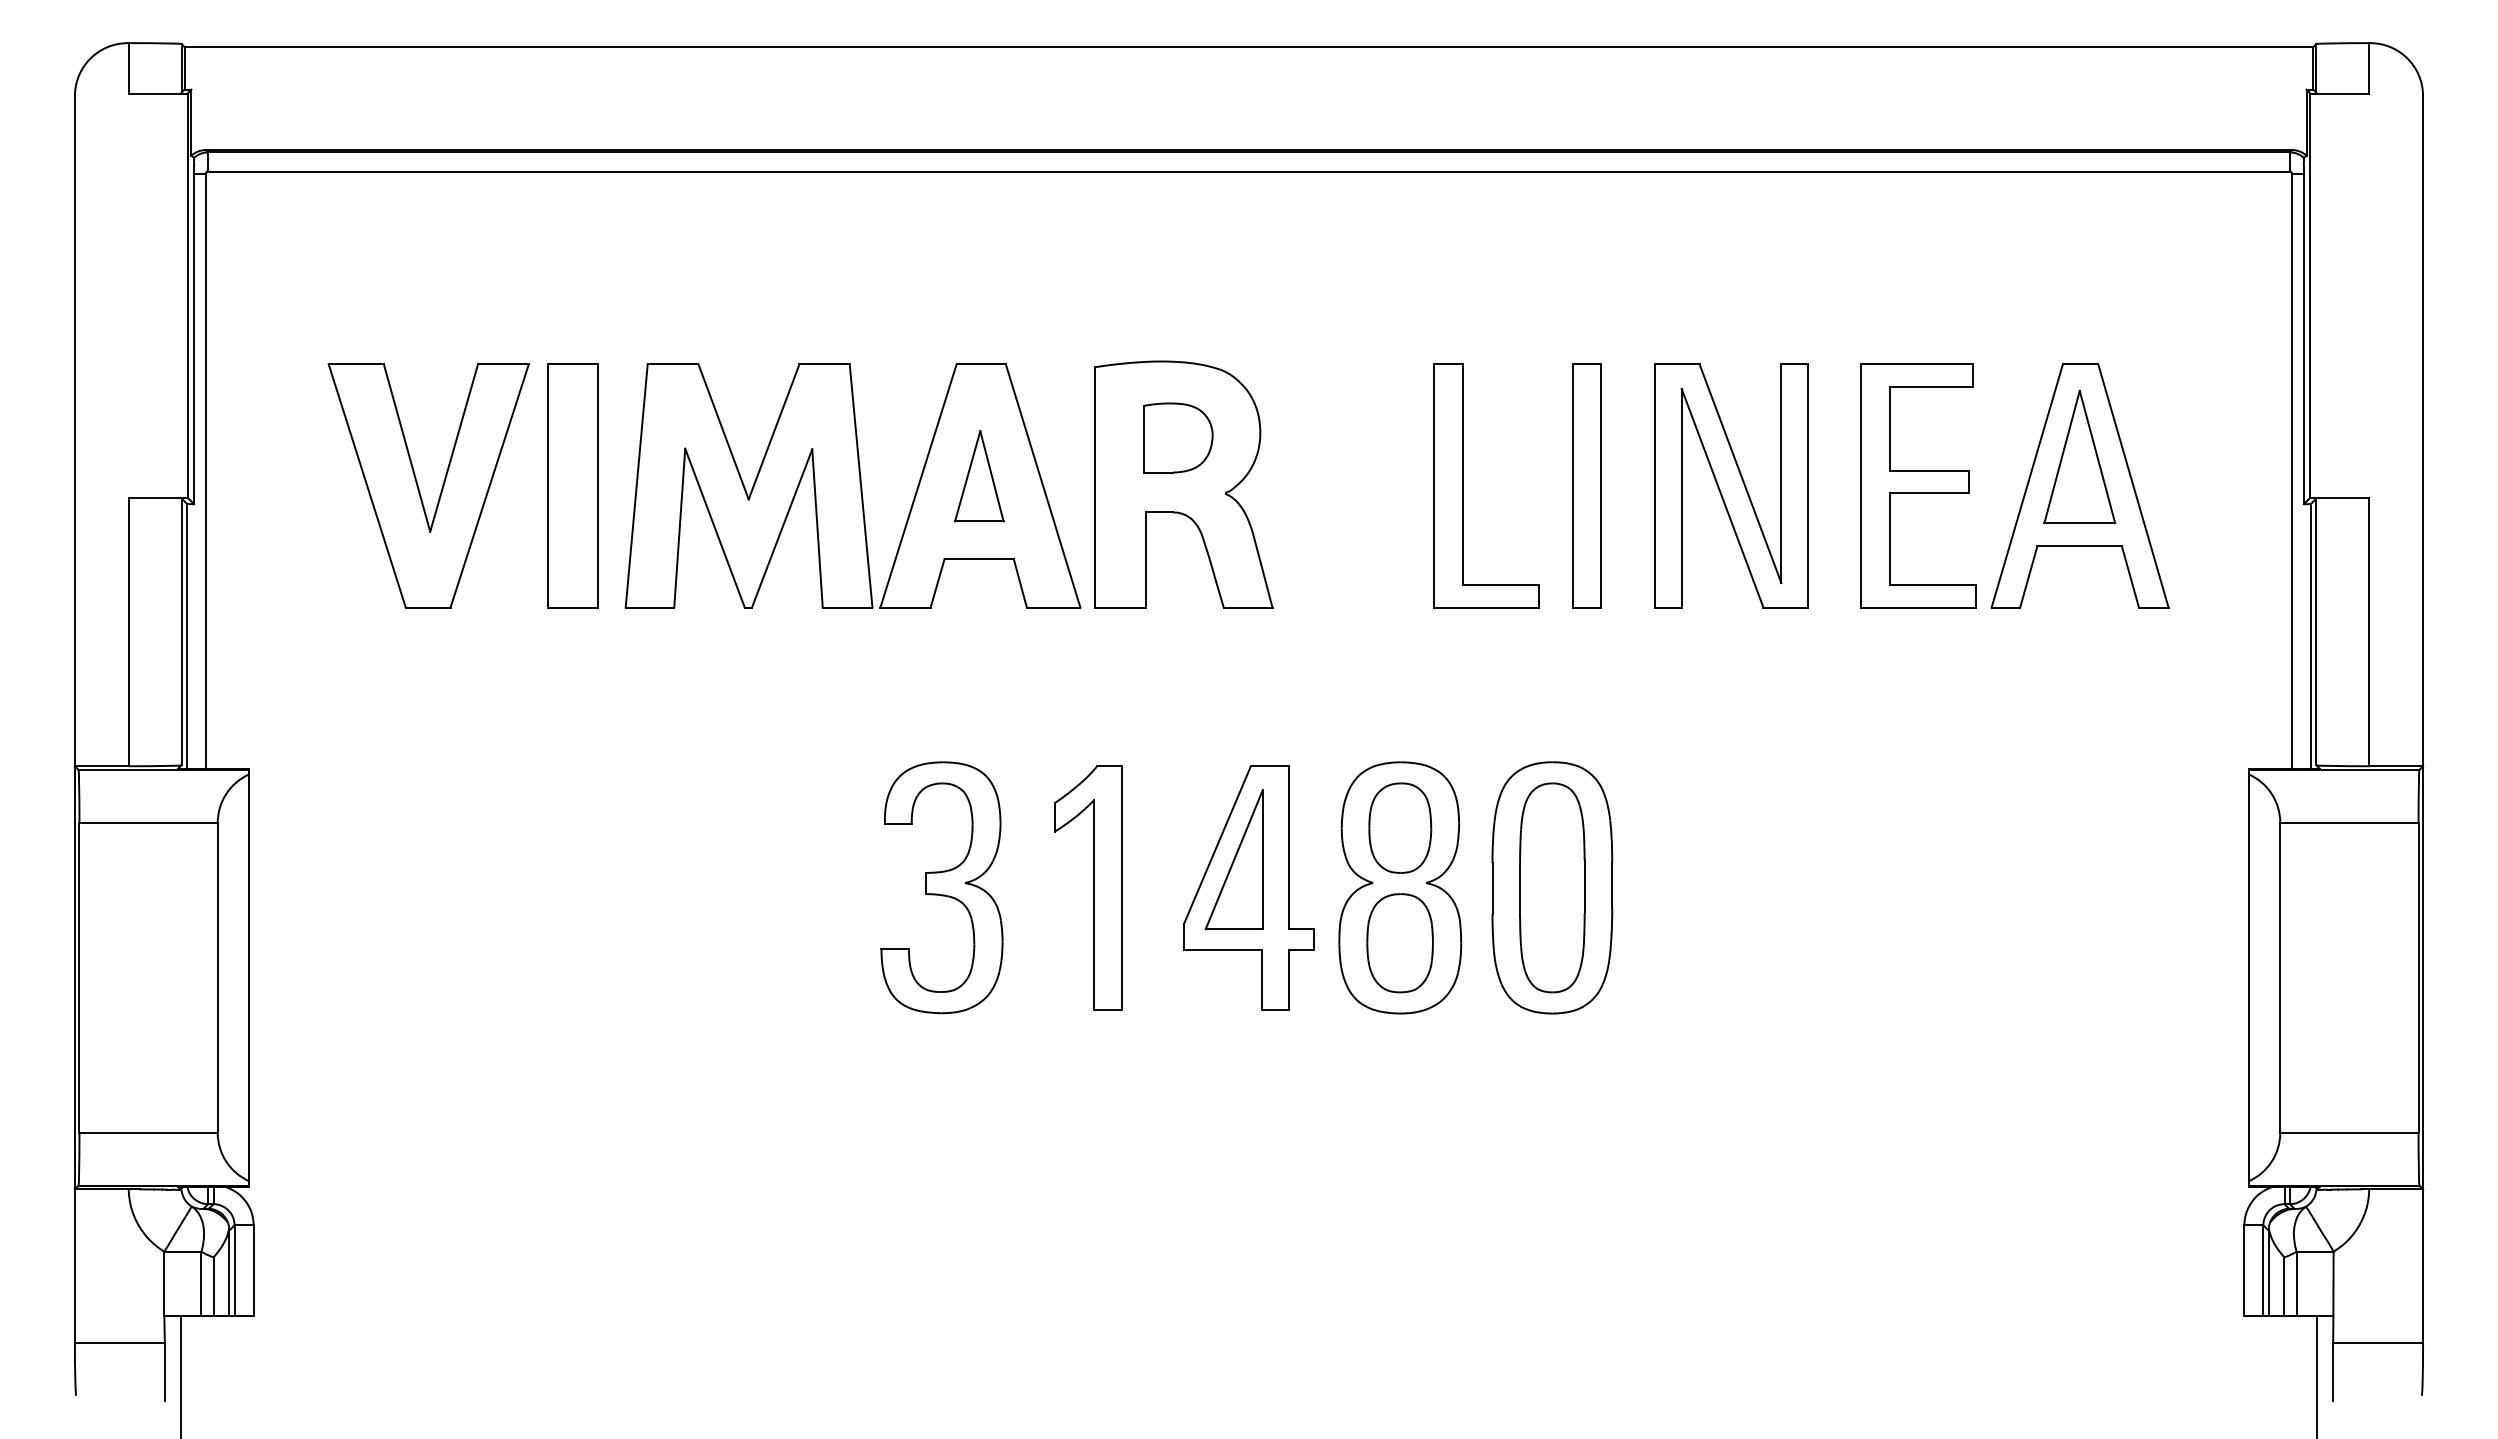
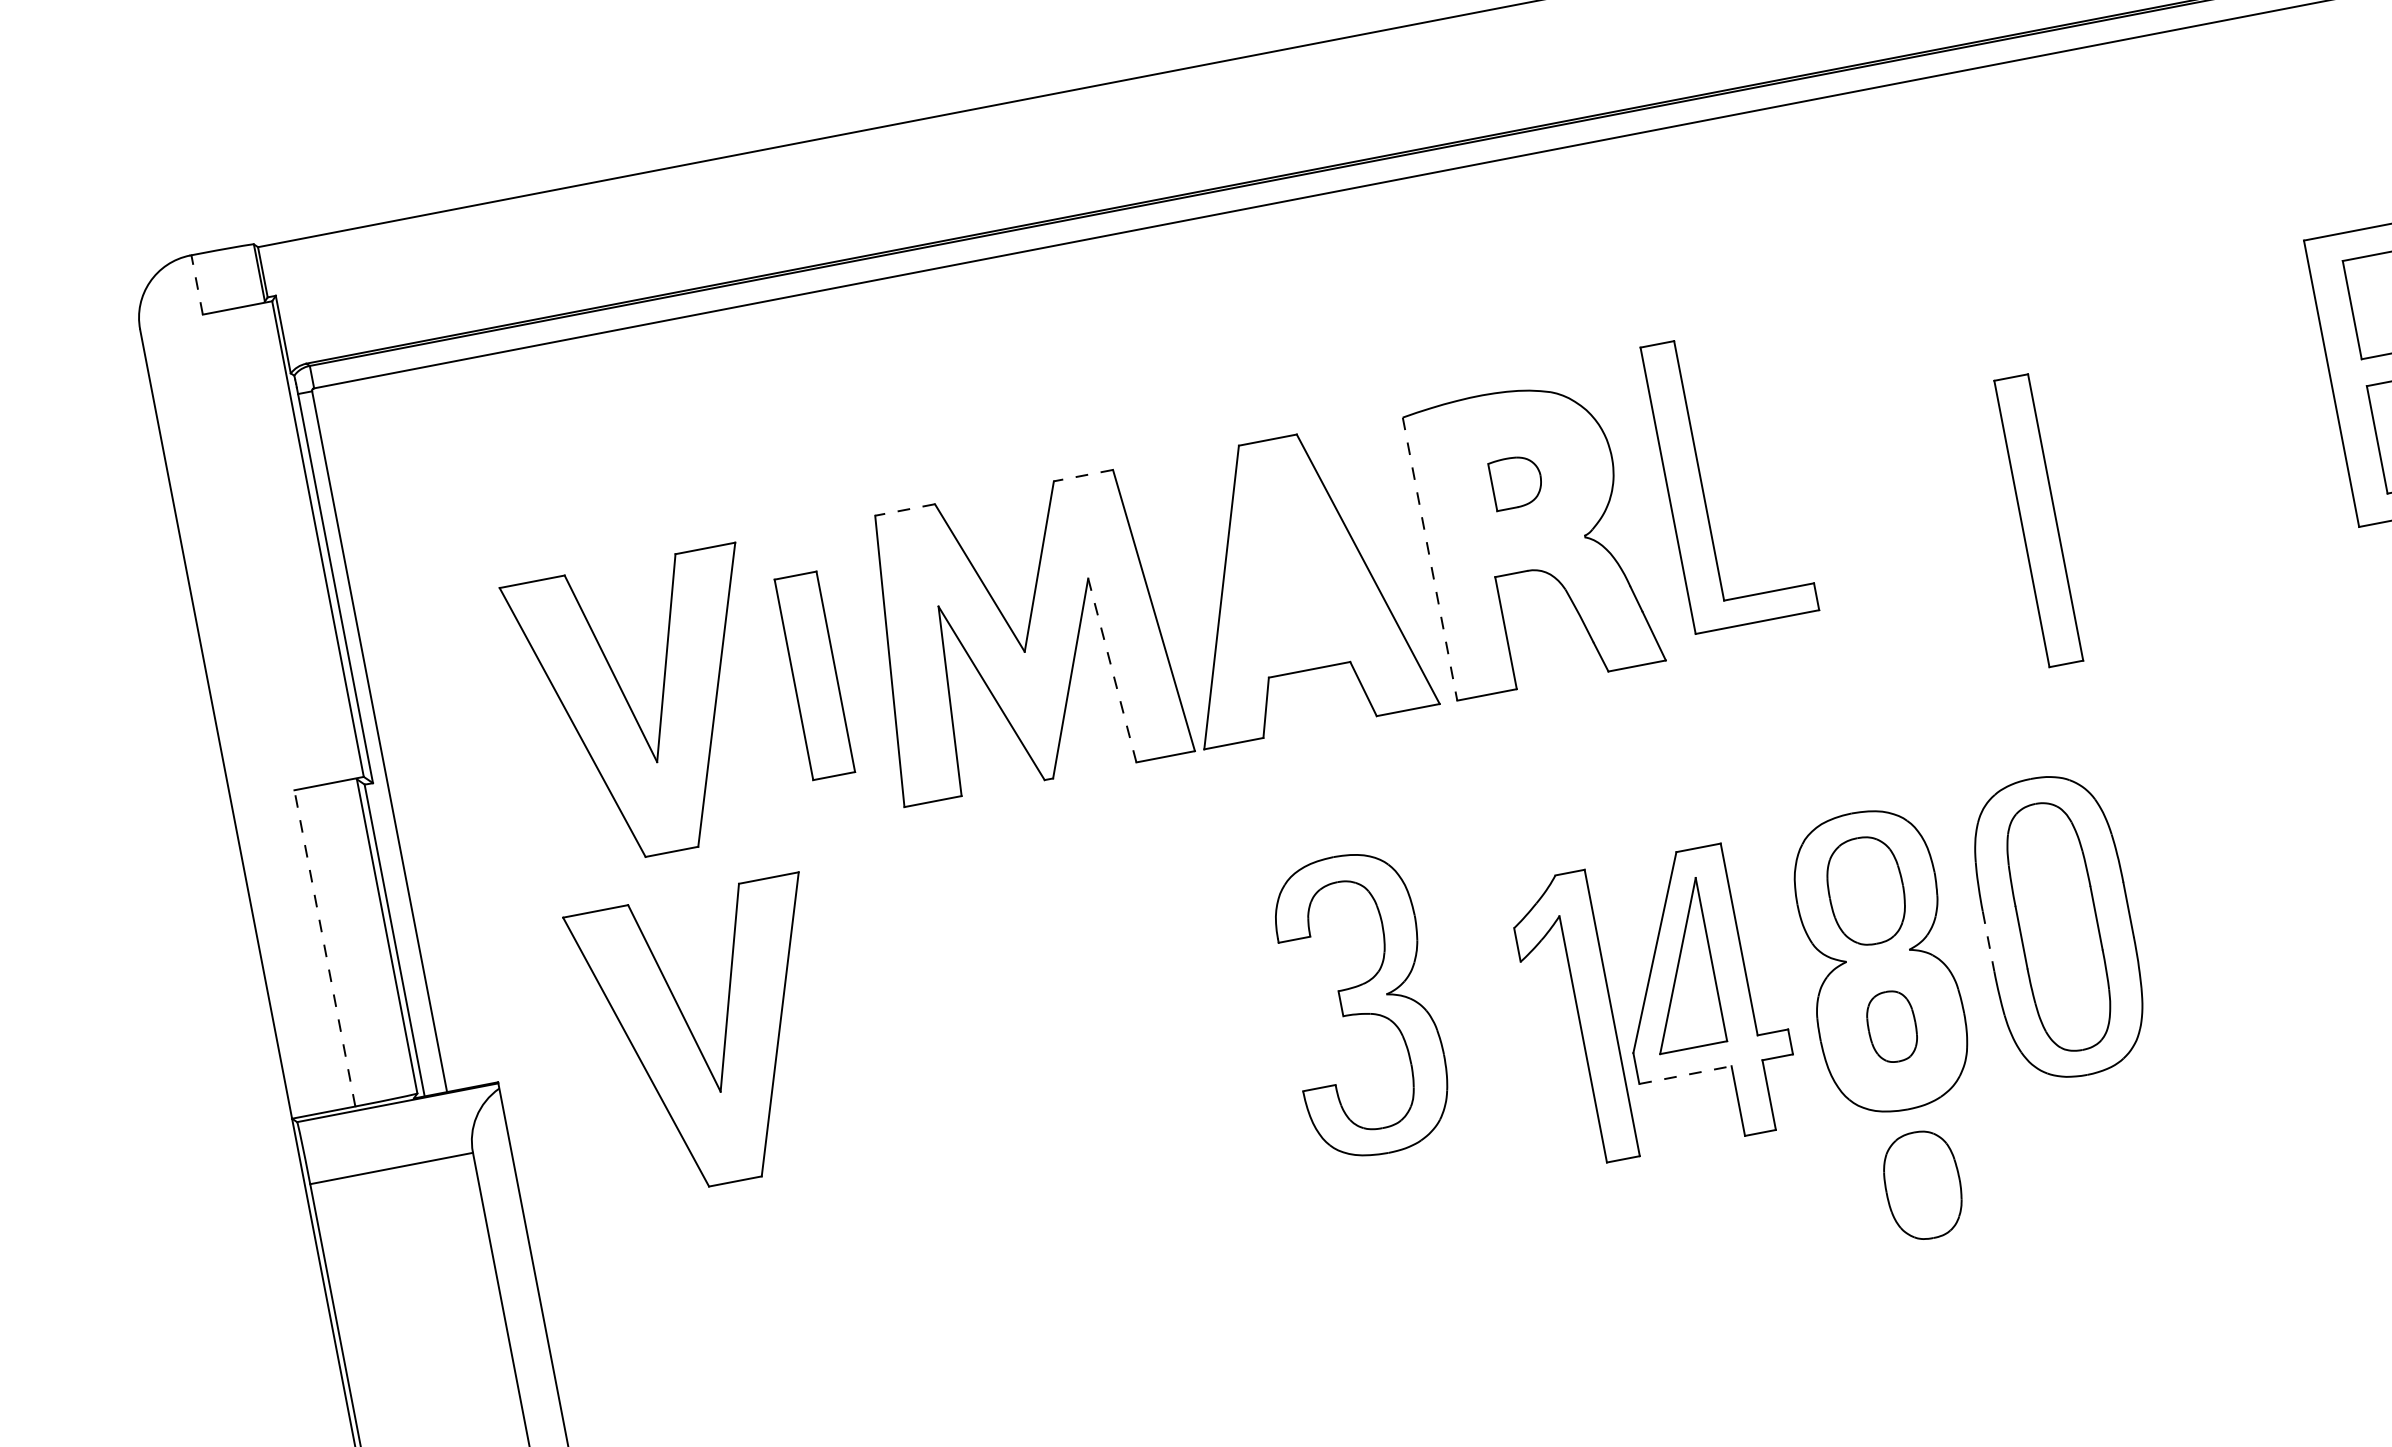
line: (128, 67) -> (196, 284), solid -> dashed
line: (672, 364) -> (904, 510), solid -> dashed
line: (824, 364) -> (1083, 475), solid -> dashed
part: (1178, 437) -> (1516, 481), size x0.6
part: (979, 476) -> (1291, 572), removed
part: (572, 485) -> (814, 675), size x0.7
part: (1463, 485) -> (1702, 483), moved
part: (1586, 485) -> (2038, 520), moved
part: (1731, 485) -> (2178, 412), removed
line: (1095, 487) -> (1430, 559), solid -> dashed
line: (817, 528) -> (1112, 670), solid -> dashed
line: (128, 631) -> (324, 947), solid -> dashed
part: (419, 768) -> (698, 1043), added
part: (941, 887) -> (1359, 1004), moved
part: (1088, 887) -> (1572, 1020), moved
line: (1492, 889) -> (1988, 942), solid -> dashed
part: (1399, 943) -> (1891, 1027), size x0.6
line: (1223, 950) -> (1685, 1075), solid -> dashed
part: (1400, 1077) -> (1923, 1184), added

